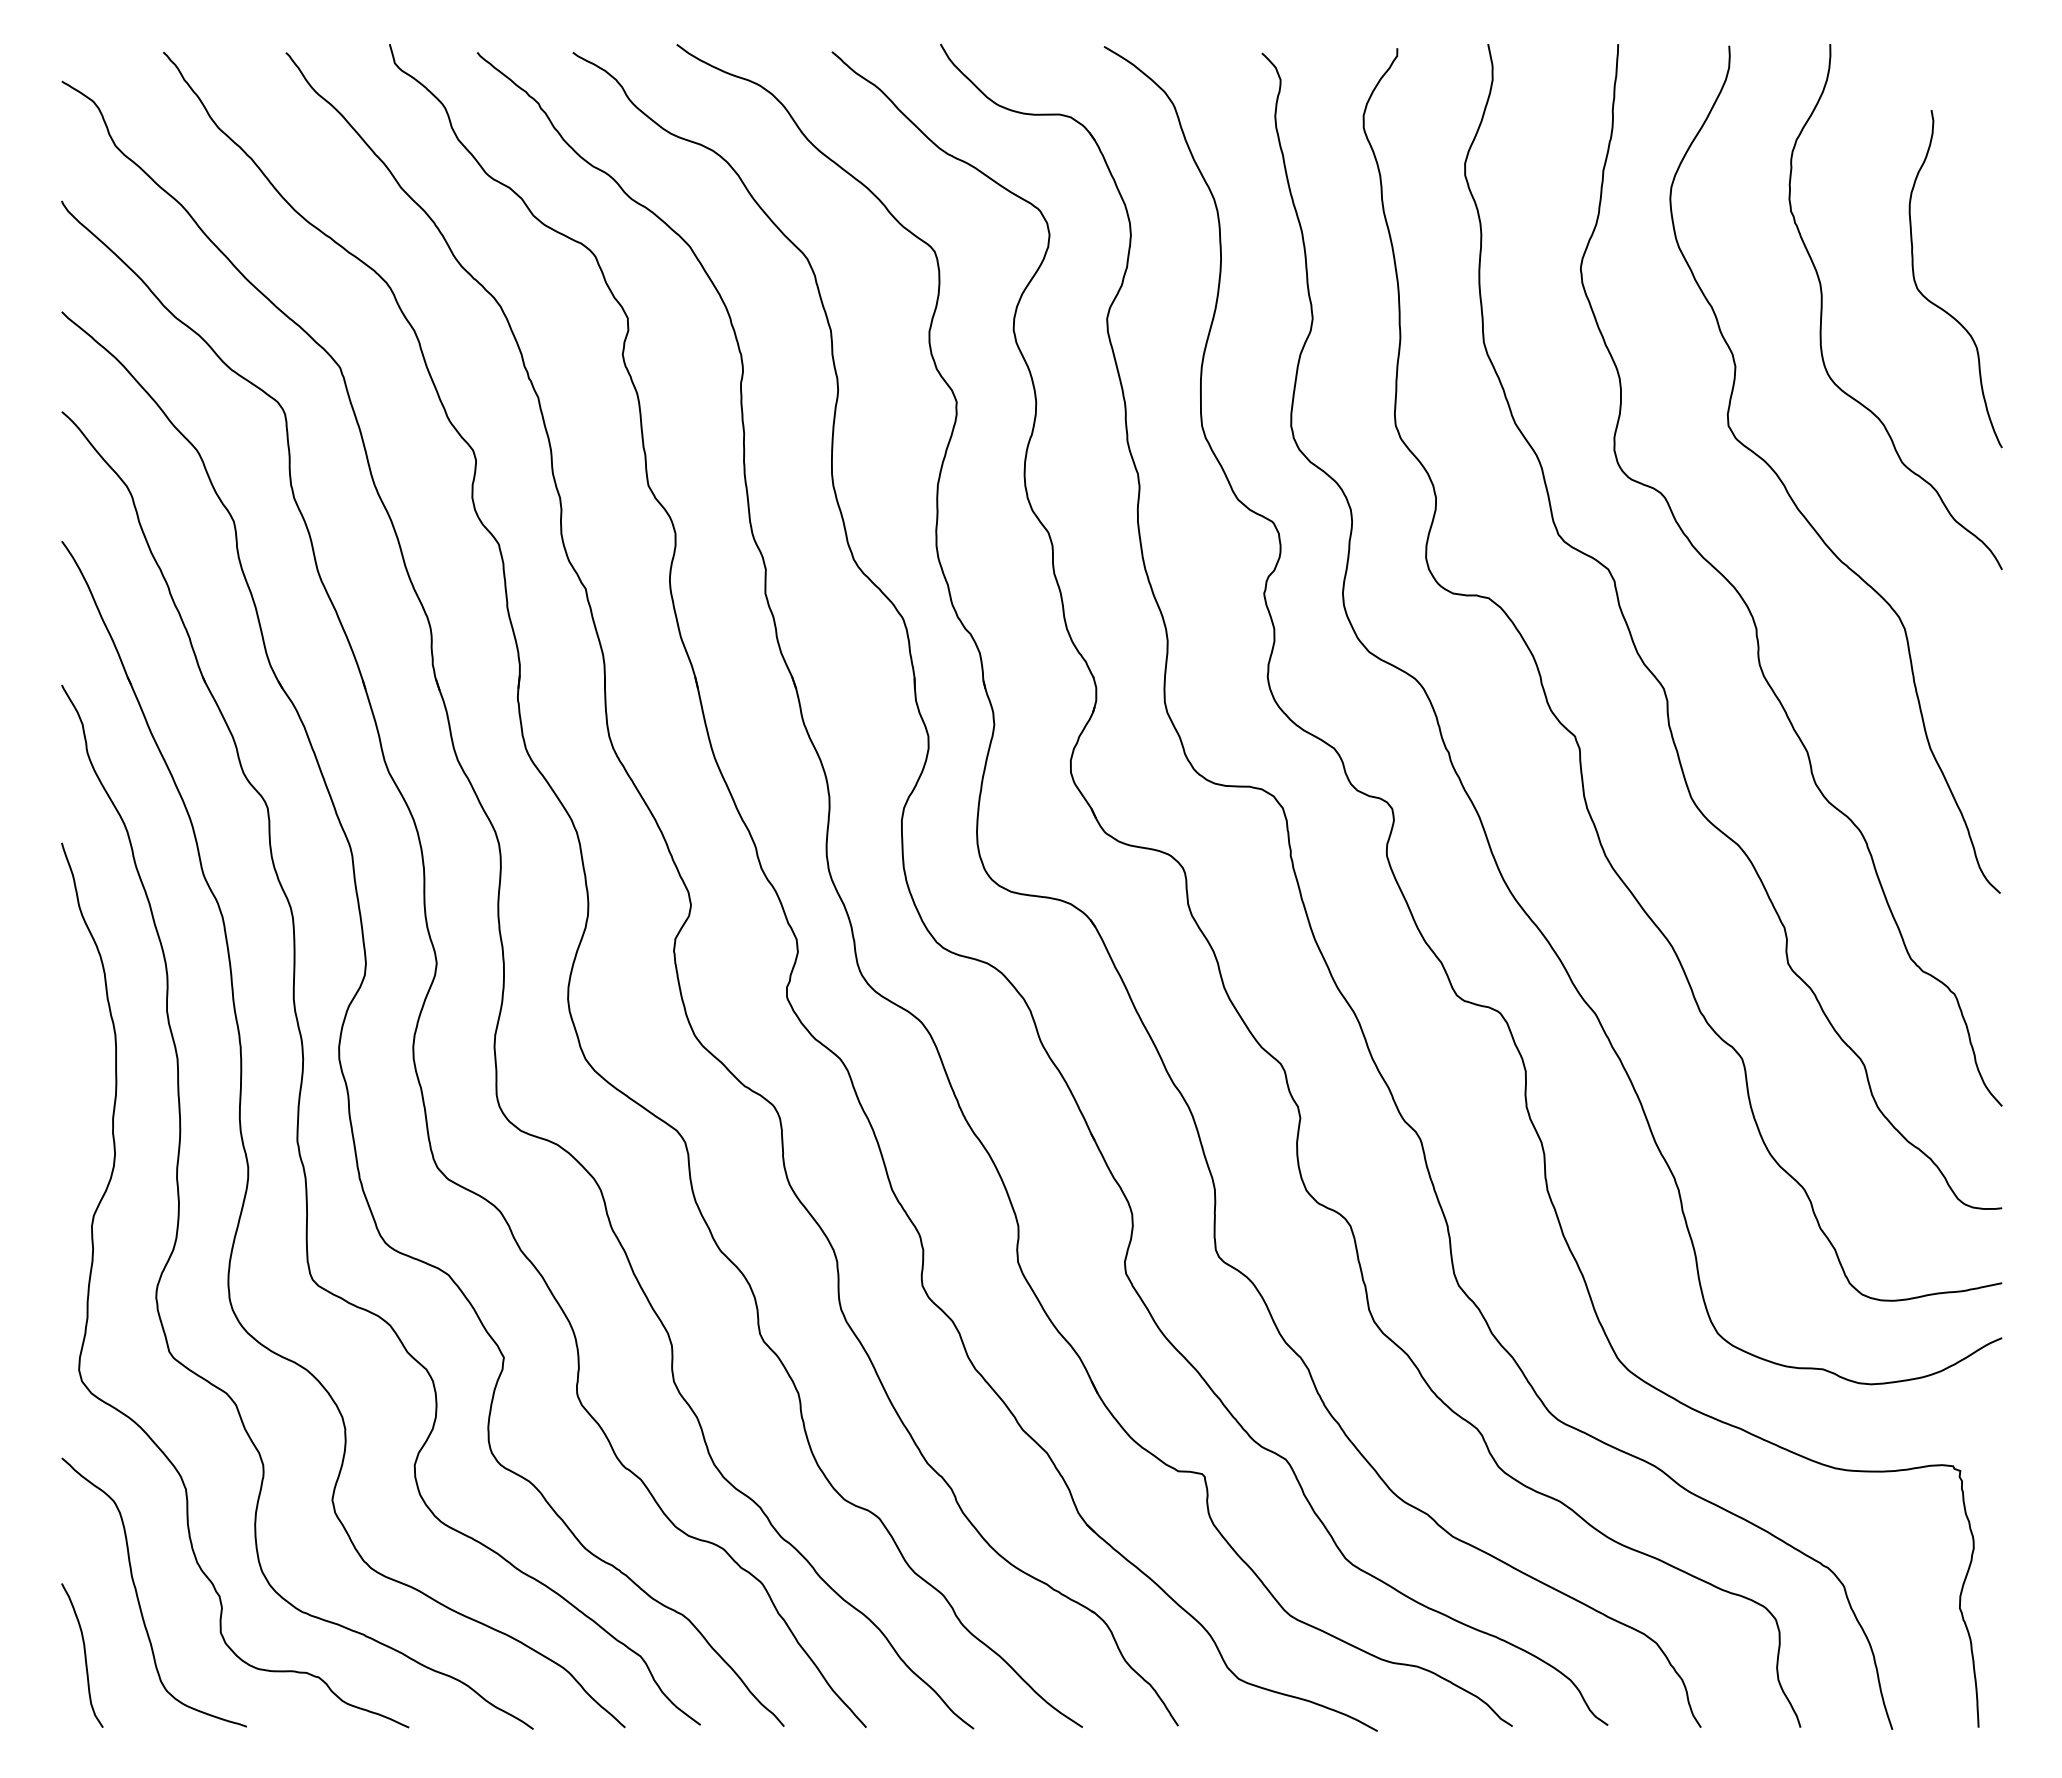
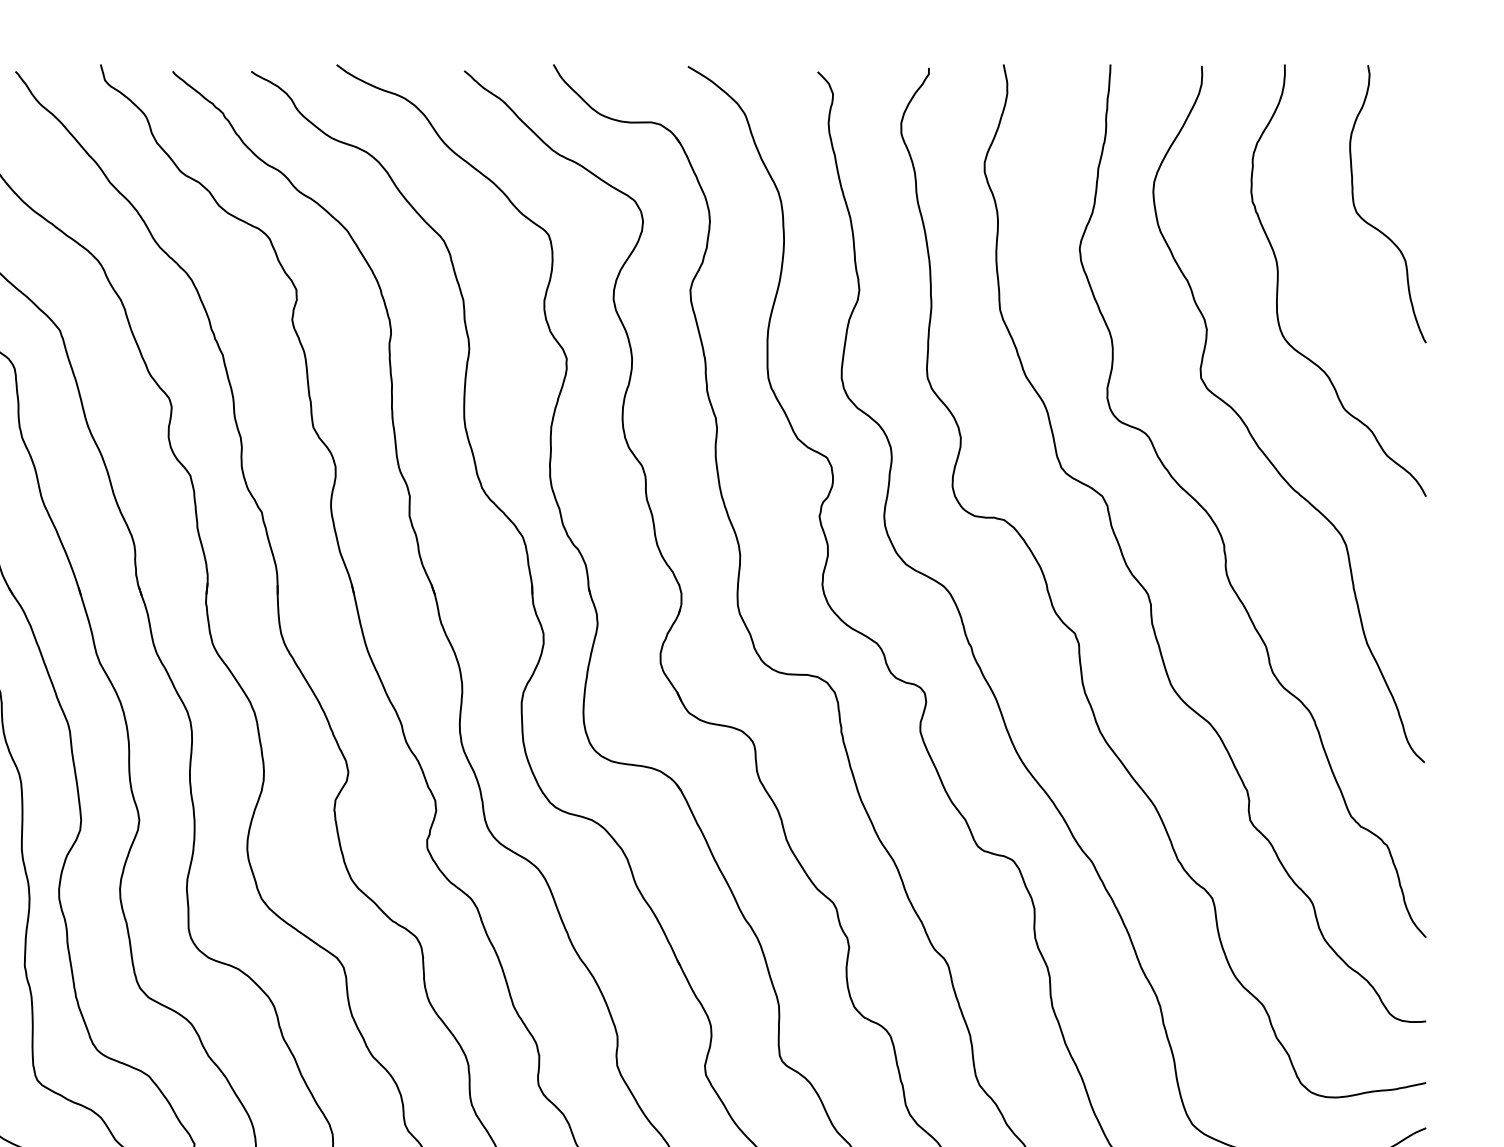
curve: (1938, 305) -> (1373, 225), moved

